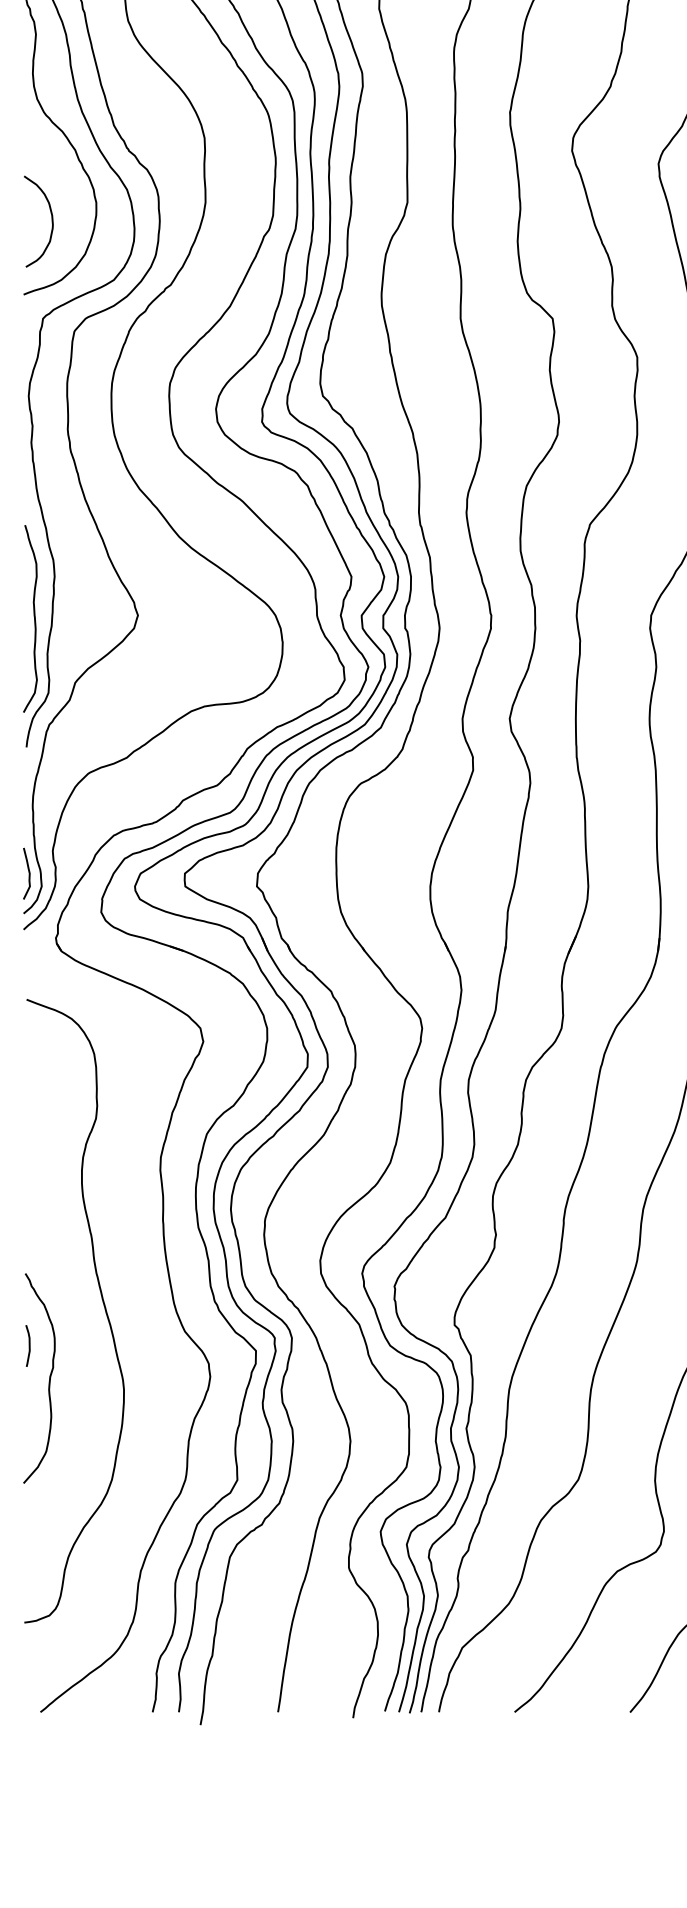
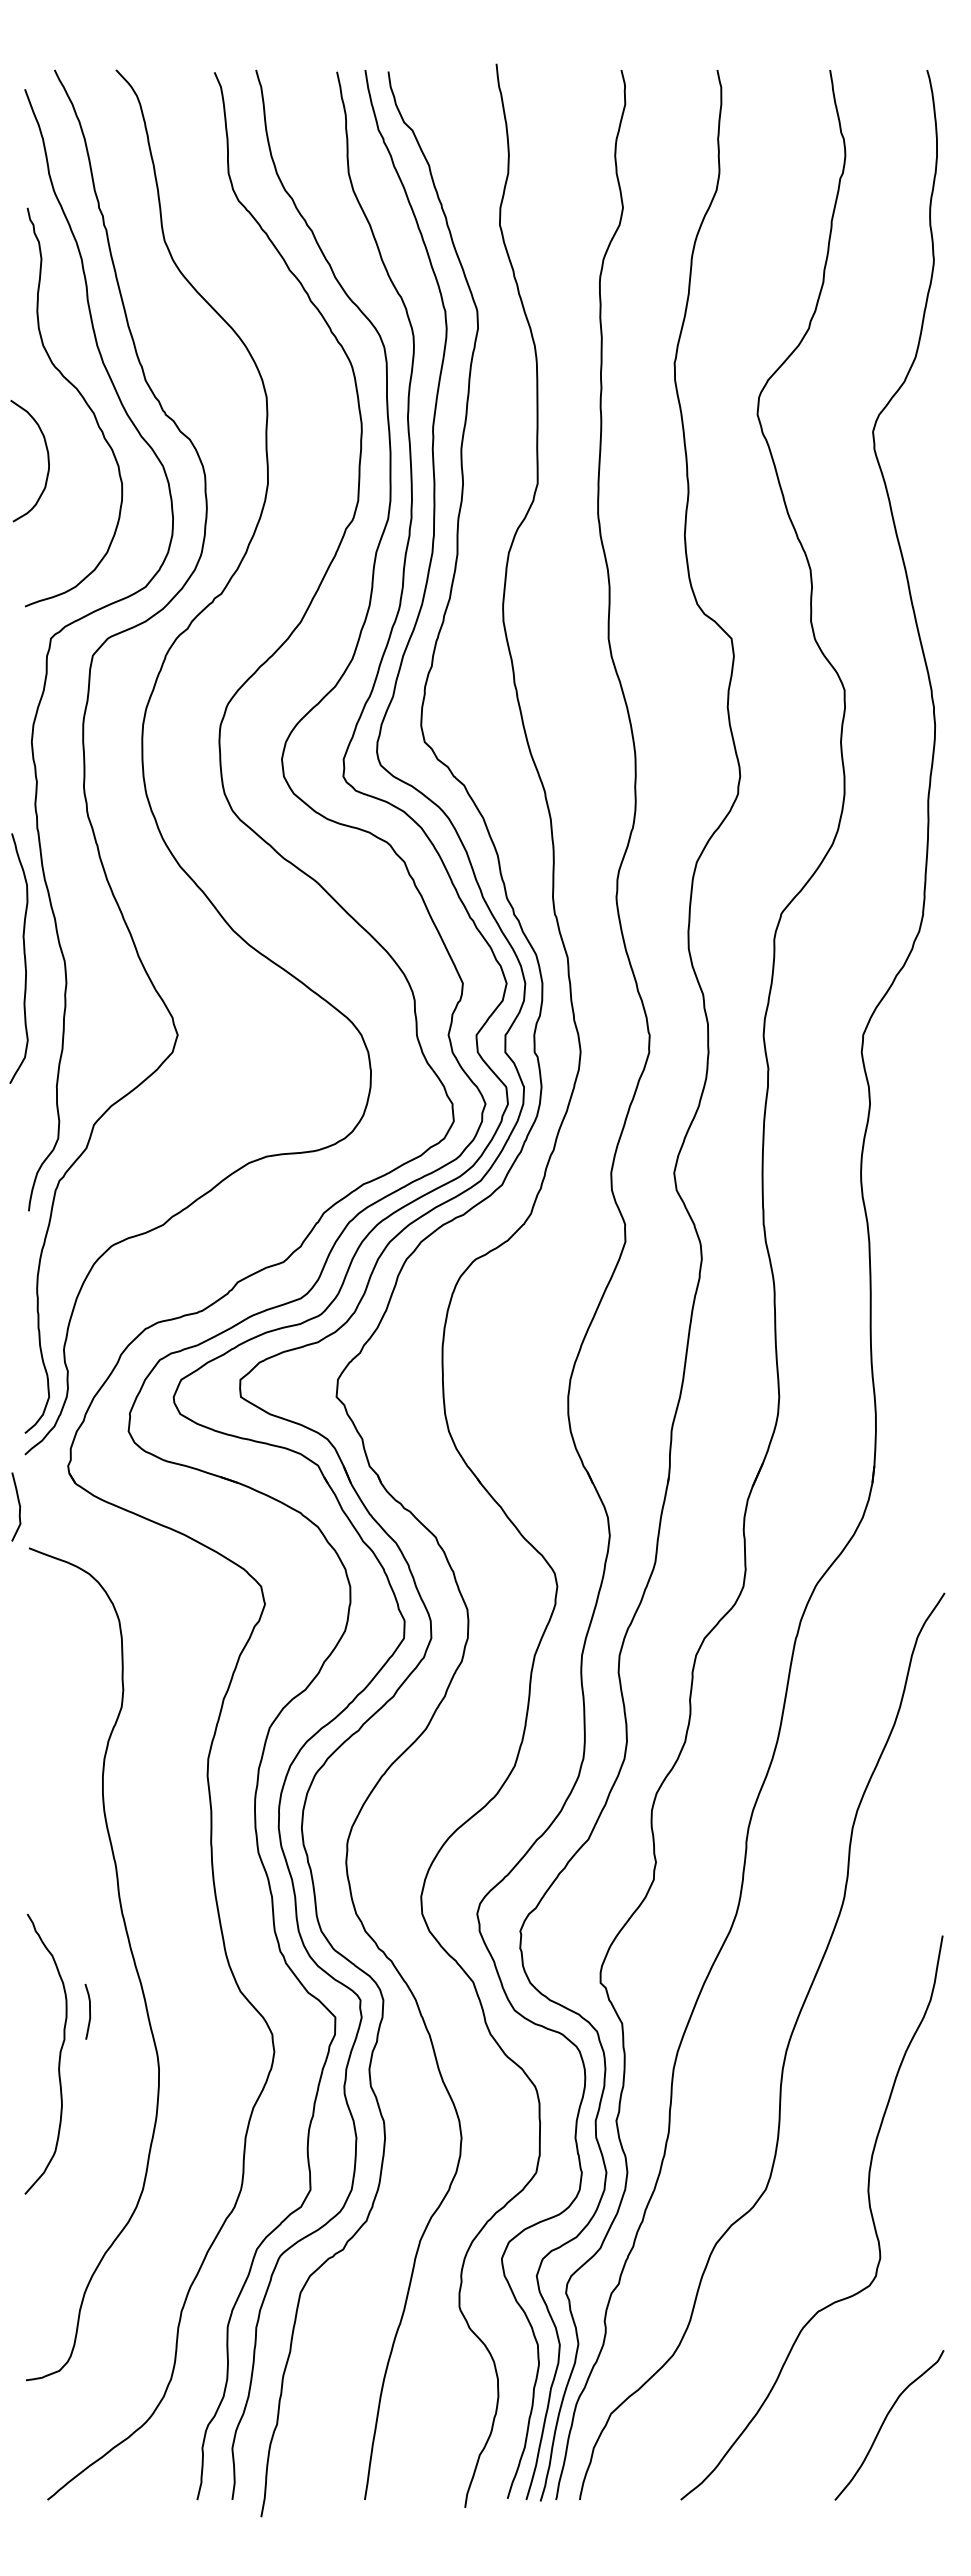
curve: (51, 221) -> (47, 460), moved
curve: (34, 618) -> (24, 958), moved
curve: (28, 871) -> (18, 1504), moved
curve: (29, 1345) -> (89, 2011), moved

